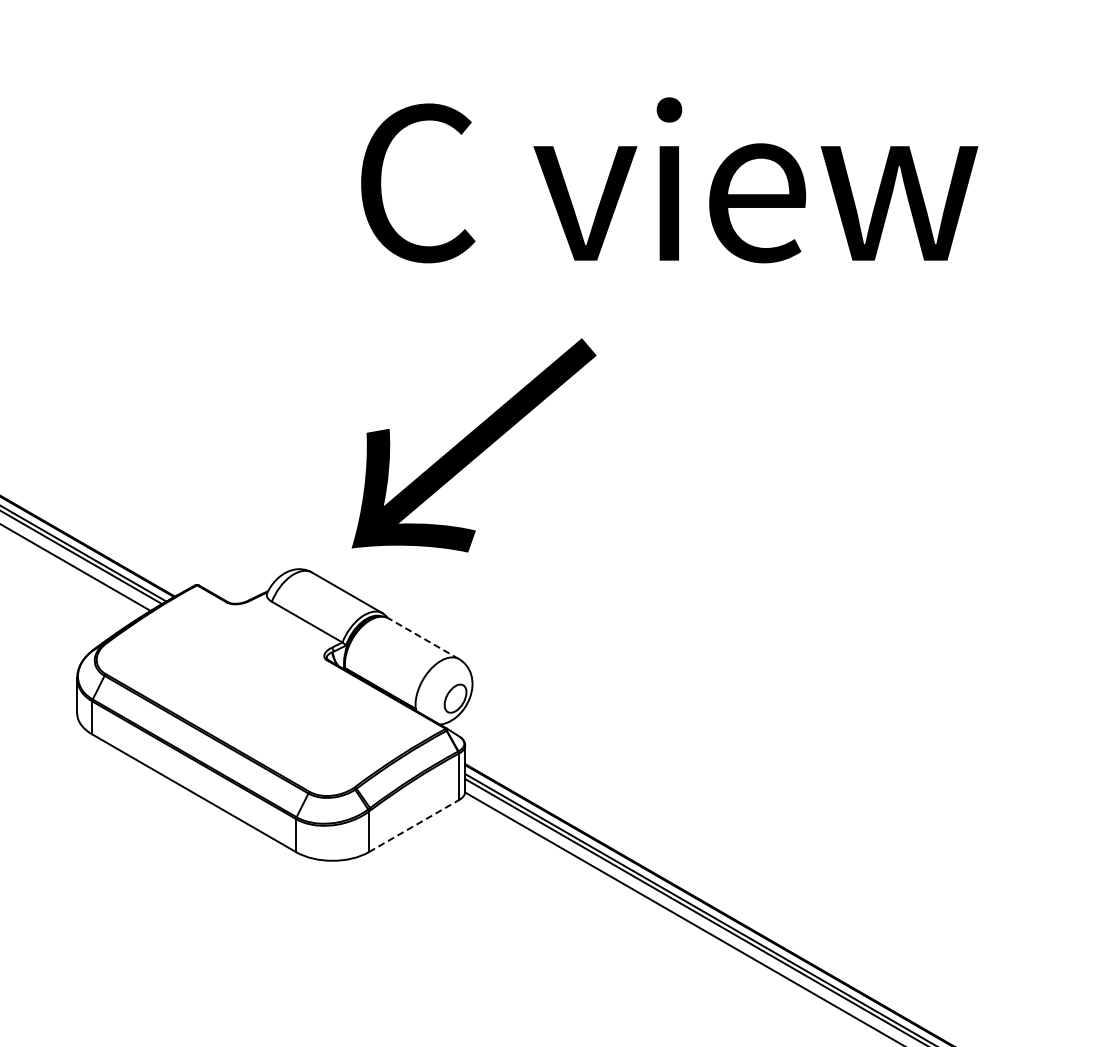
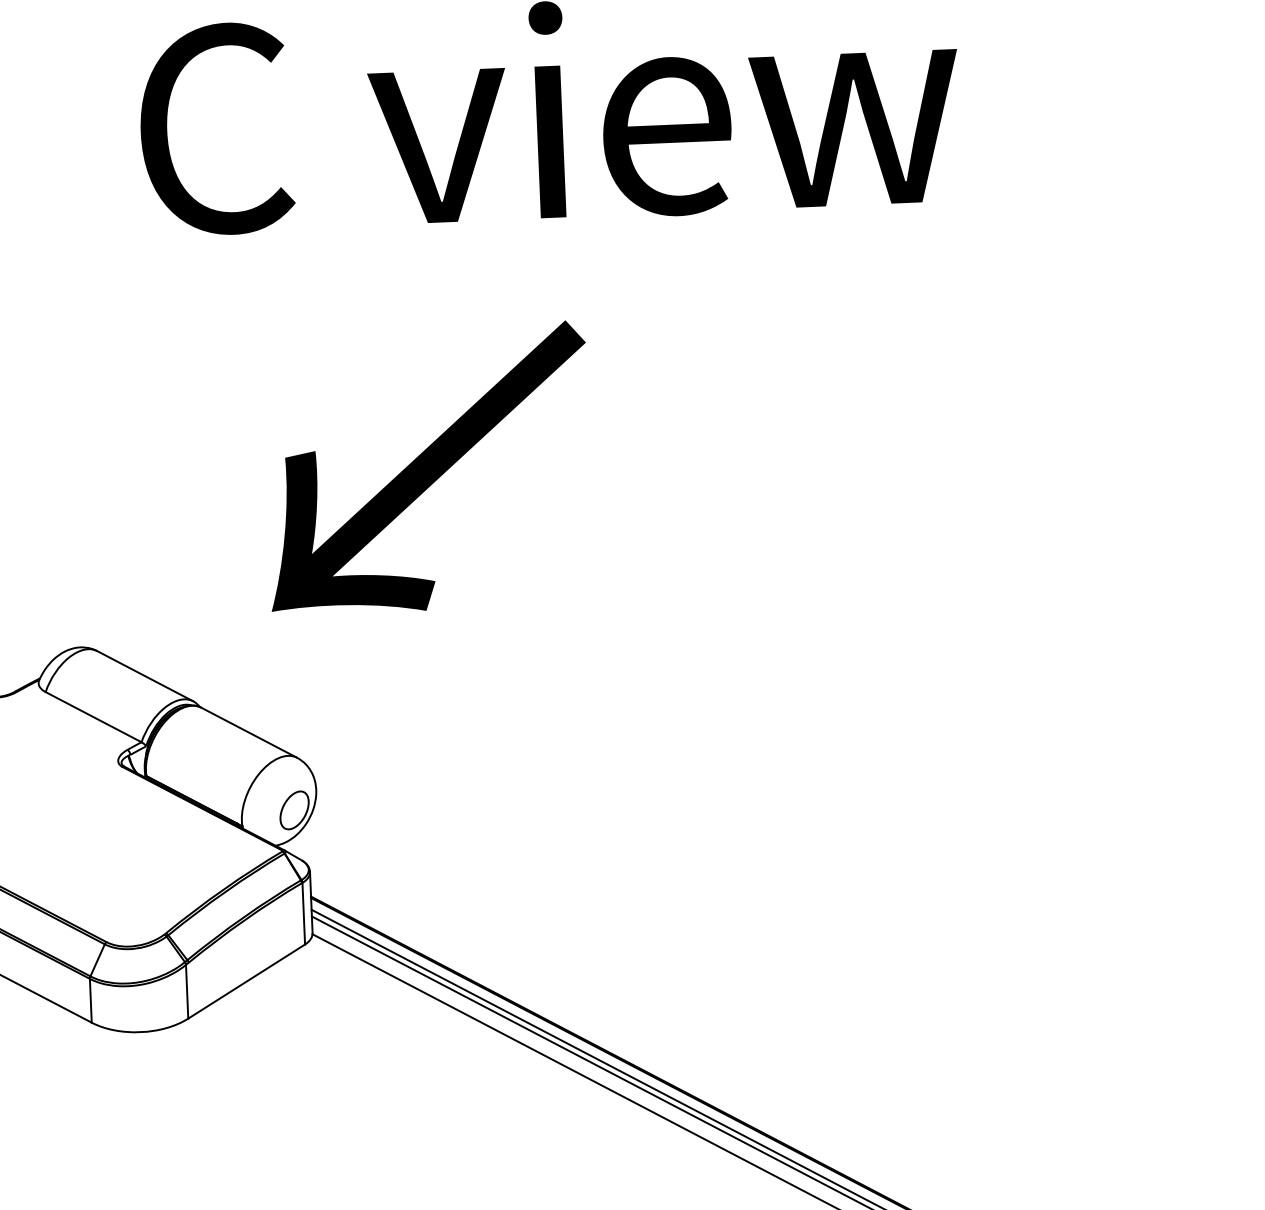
text: (473, 445) -> (427, 468), moved
line: (423, 638) -> (248, 732), dashed -> solid
line: (414, 825) -> (247, 980), dashed -> solid

